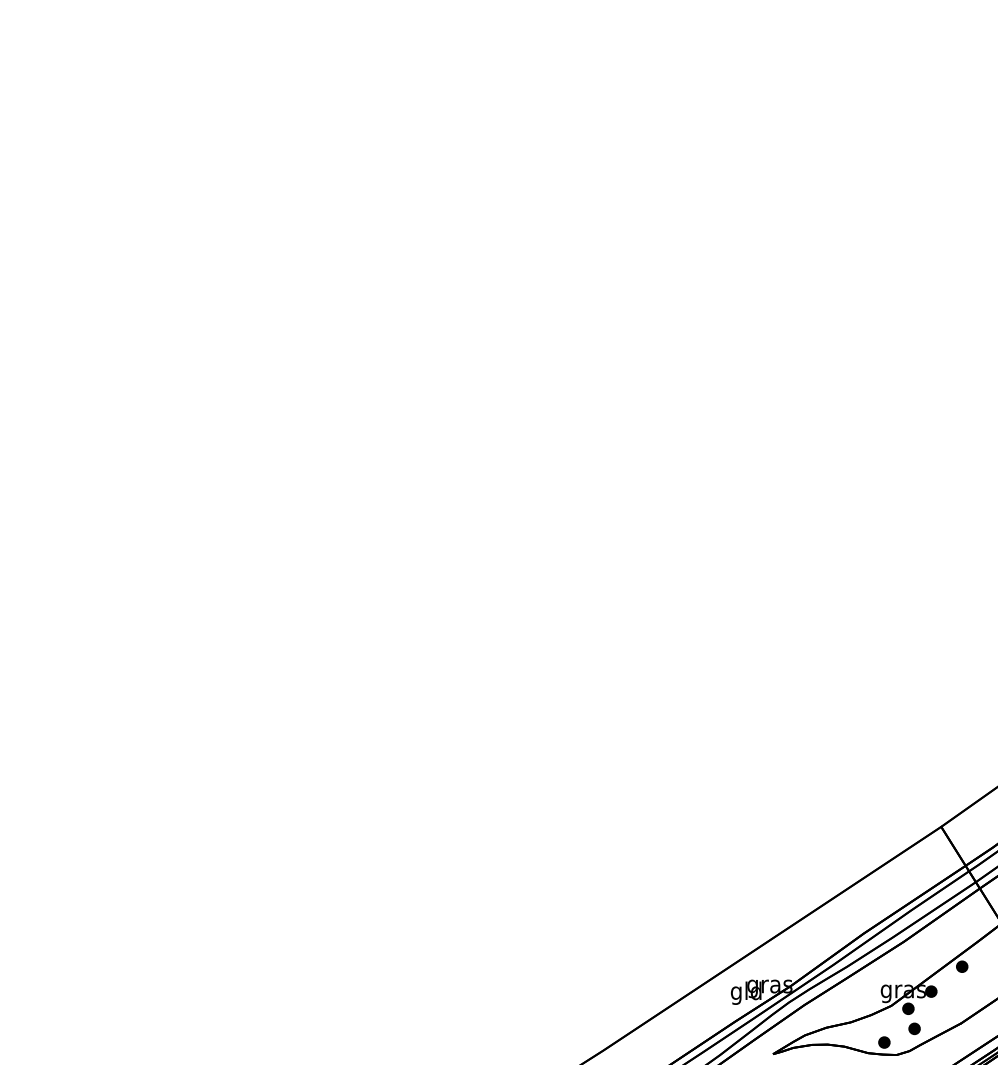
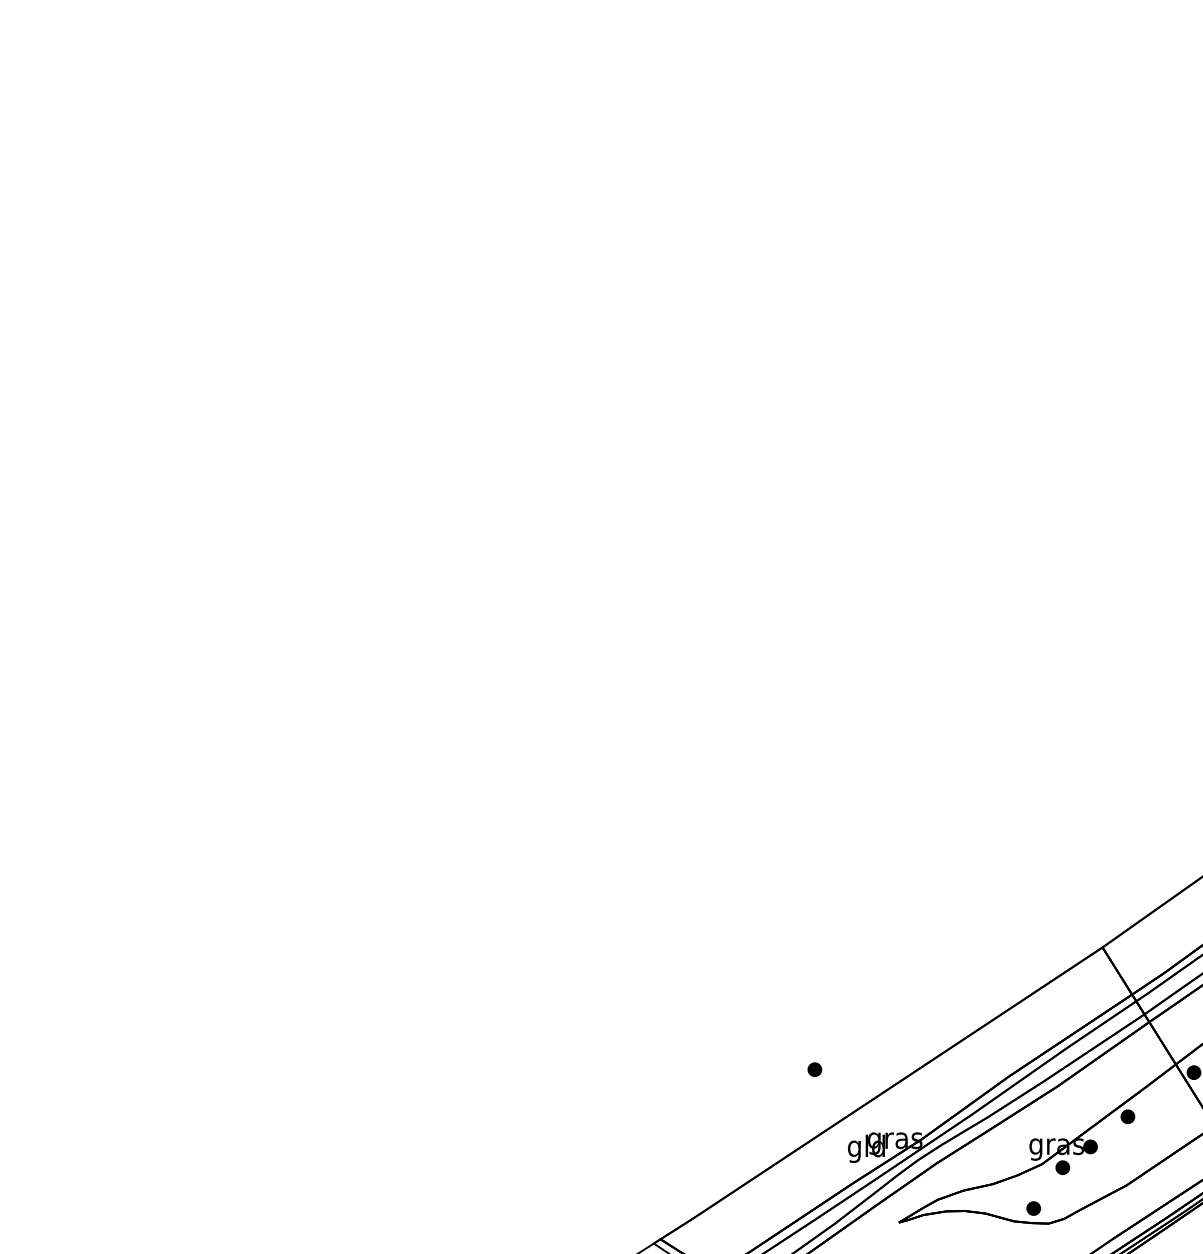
part: (914, 1028) -> (814, 1069), moved

